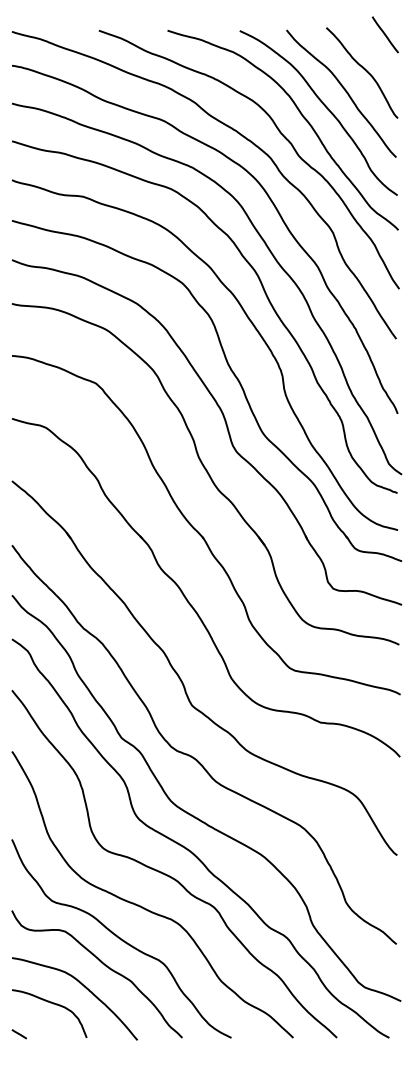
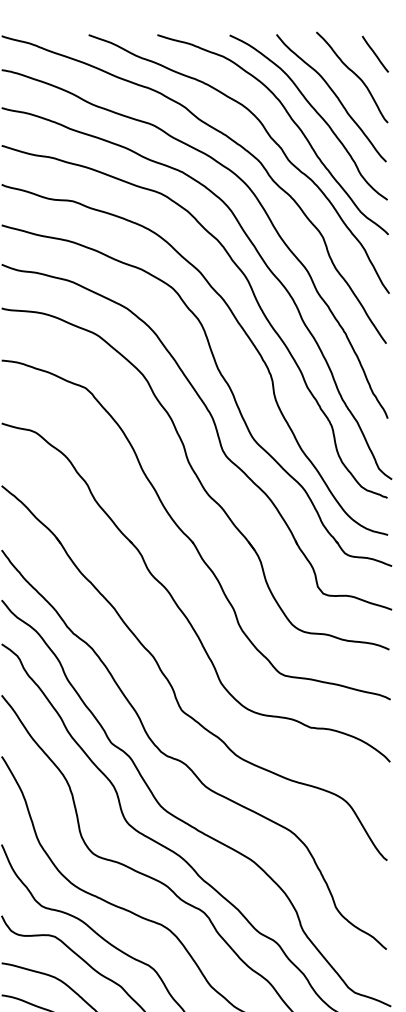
line: (384, 34) -> (374, 53), moved

